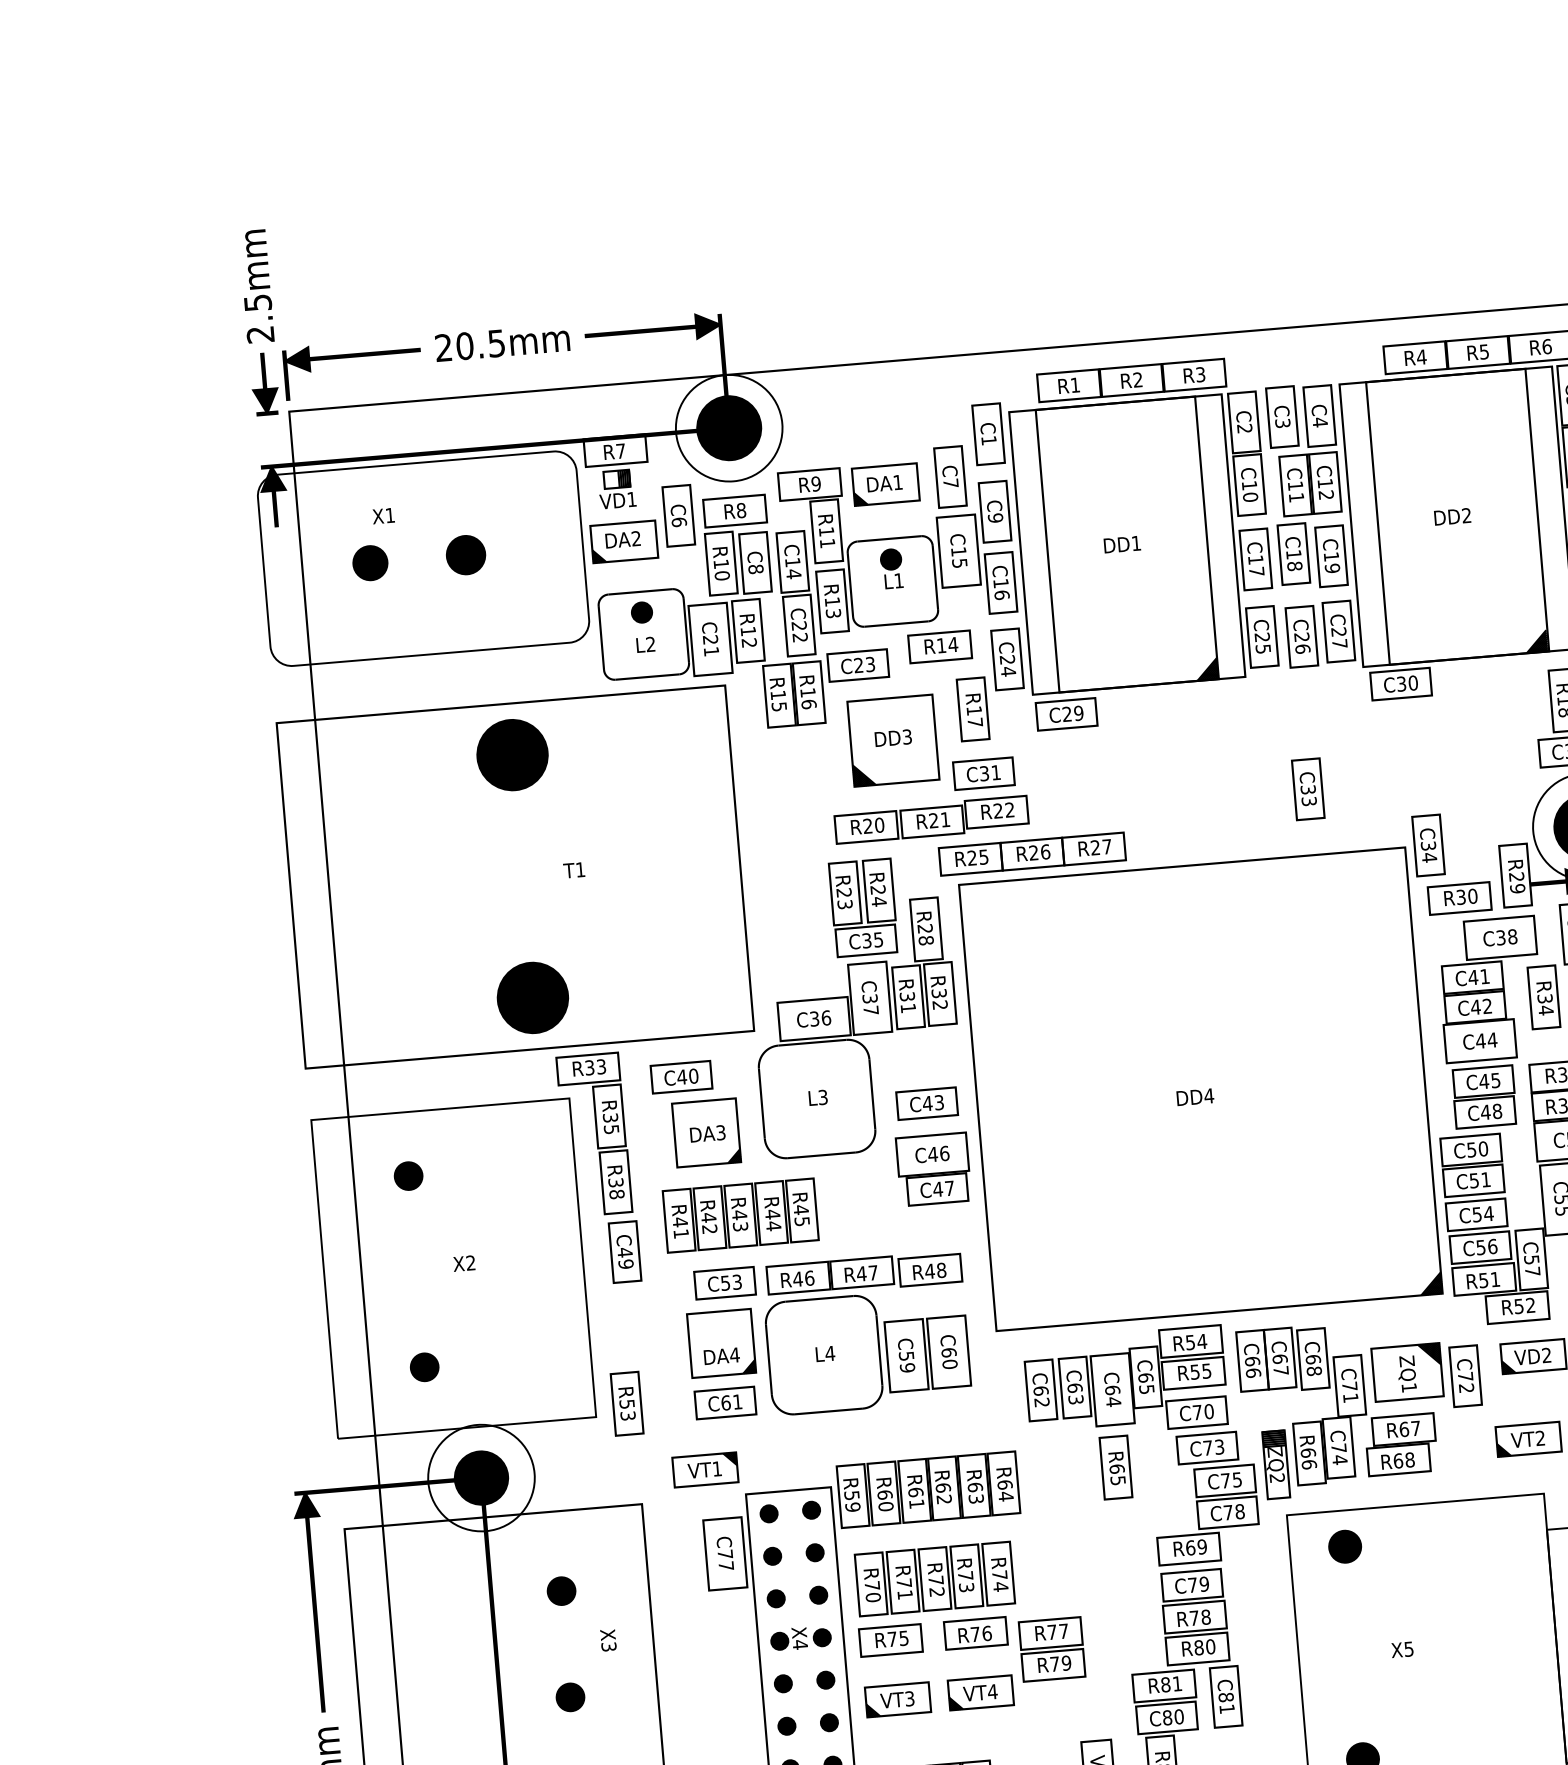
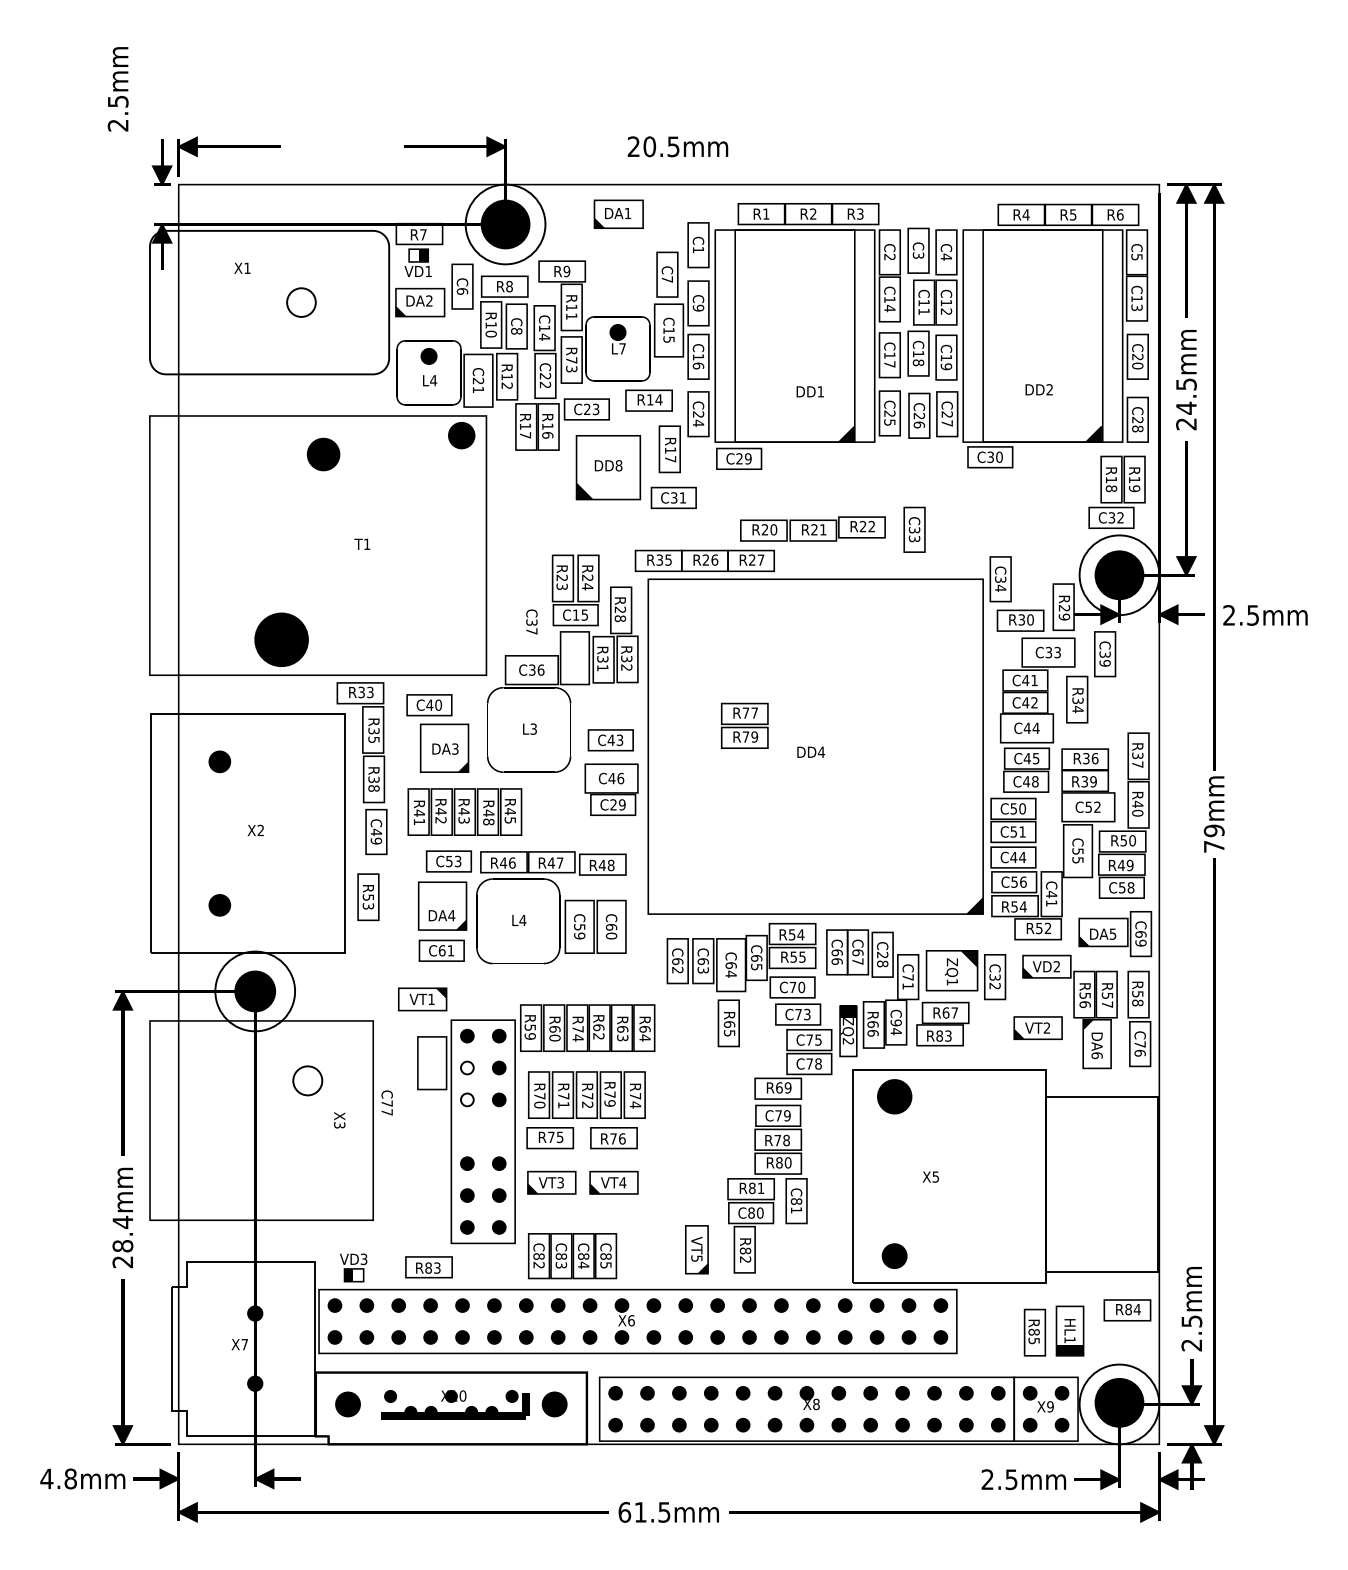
text: (255, 286) -> (117, 89), moved
text: (501, 342) -> (677, 146), moved
text: (885, 483) -> (618, 213), moved
text: (1250, 497) -> (889, 308), C10 -> C14
text: (1451, 516) -> (1038, 389), moved
text: (1121, 544) -> (809, 391), moved
fill: (466, 554) -> (301, 302), removed
part: (370, 563) -> (461, 435), moved
text: (898, 580) -> (622, 348), L1 -> L7
text: (832, 602) -> (571, 360), R13 -> R73
text: (650, 644) -> (433, 380), L2 -> L4
text: (778, 707) -> (524, 435), R15 -> R17
text: (906, 736) -> (618, 465), DD3 -> DD8
part: (512, 755) -> (323, 454), size x0.6
text: (930, 819) -> (812, 528), moved
text: (971, 858) -> (659, 560), R25 -> R35
text: (1512, 936) -> (1057, 652), C38 -> C33
text: (866, 940) -> (575, 614), C35 -> C15
part: (532, 997) -> (281, 639), moved
text: (869, 997) -> (531, 621), moved
text: (943, 1188) -> (617, 804), C47 -> C29
text: (1476, 1214) -> (1013, 857), C54 -> C44
text: (773, 1225) -> (488, 821), R44 -> R48
text: (1531, 1265) -> (1051, 898), C57 -> C41
text: (1494, 1279) -> (1022, 906), R51 -> R54
text: (1313, 1358) -> (882, 954), C68 -> C28
text: (1464, 1376) -> (994, 977), C72 -> C32
text: (627, 1404) -> (368, 897), moved
text: (1337, 1447) -> (895, 1022), C74 -> C94
text: (1403, 1459) -> (943, 1035), R68 -> R83
text: (915, 1498) -> (577, 1033), R61 -> R74
part: (1344, 1546) -> (894, 1096), size x1.4
text: (724, 1553) -> (386, 1102), moved
fill: (771, 1555) -> (466, 1067), removed
text: (966, 1587) -> (609, 1103), R73 -> R79
part: (561, 1590) -> (307, 1080), size x1.4
fill: (775, 1598) -> (466, 1099), removed
part: (801, 1637) -> (483, 1130), removed
text: (1051, 1648) -> (744, 725), moved
part: (570, 1697) -> (307, 1160), removed

